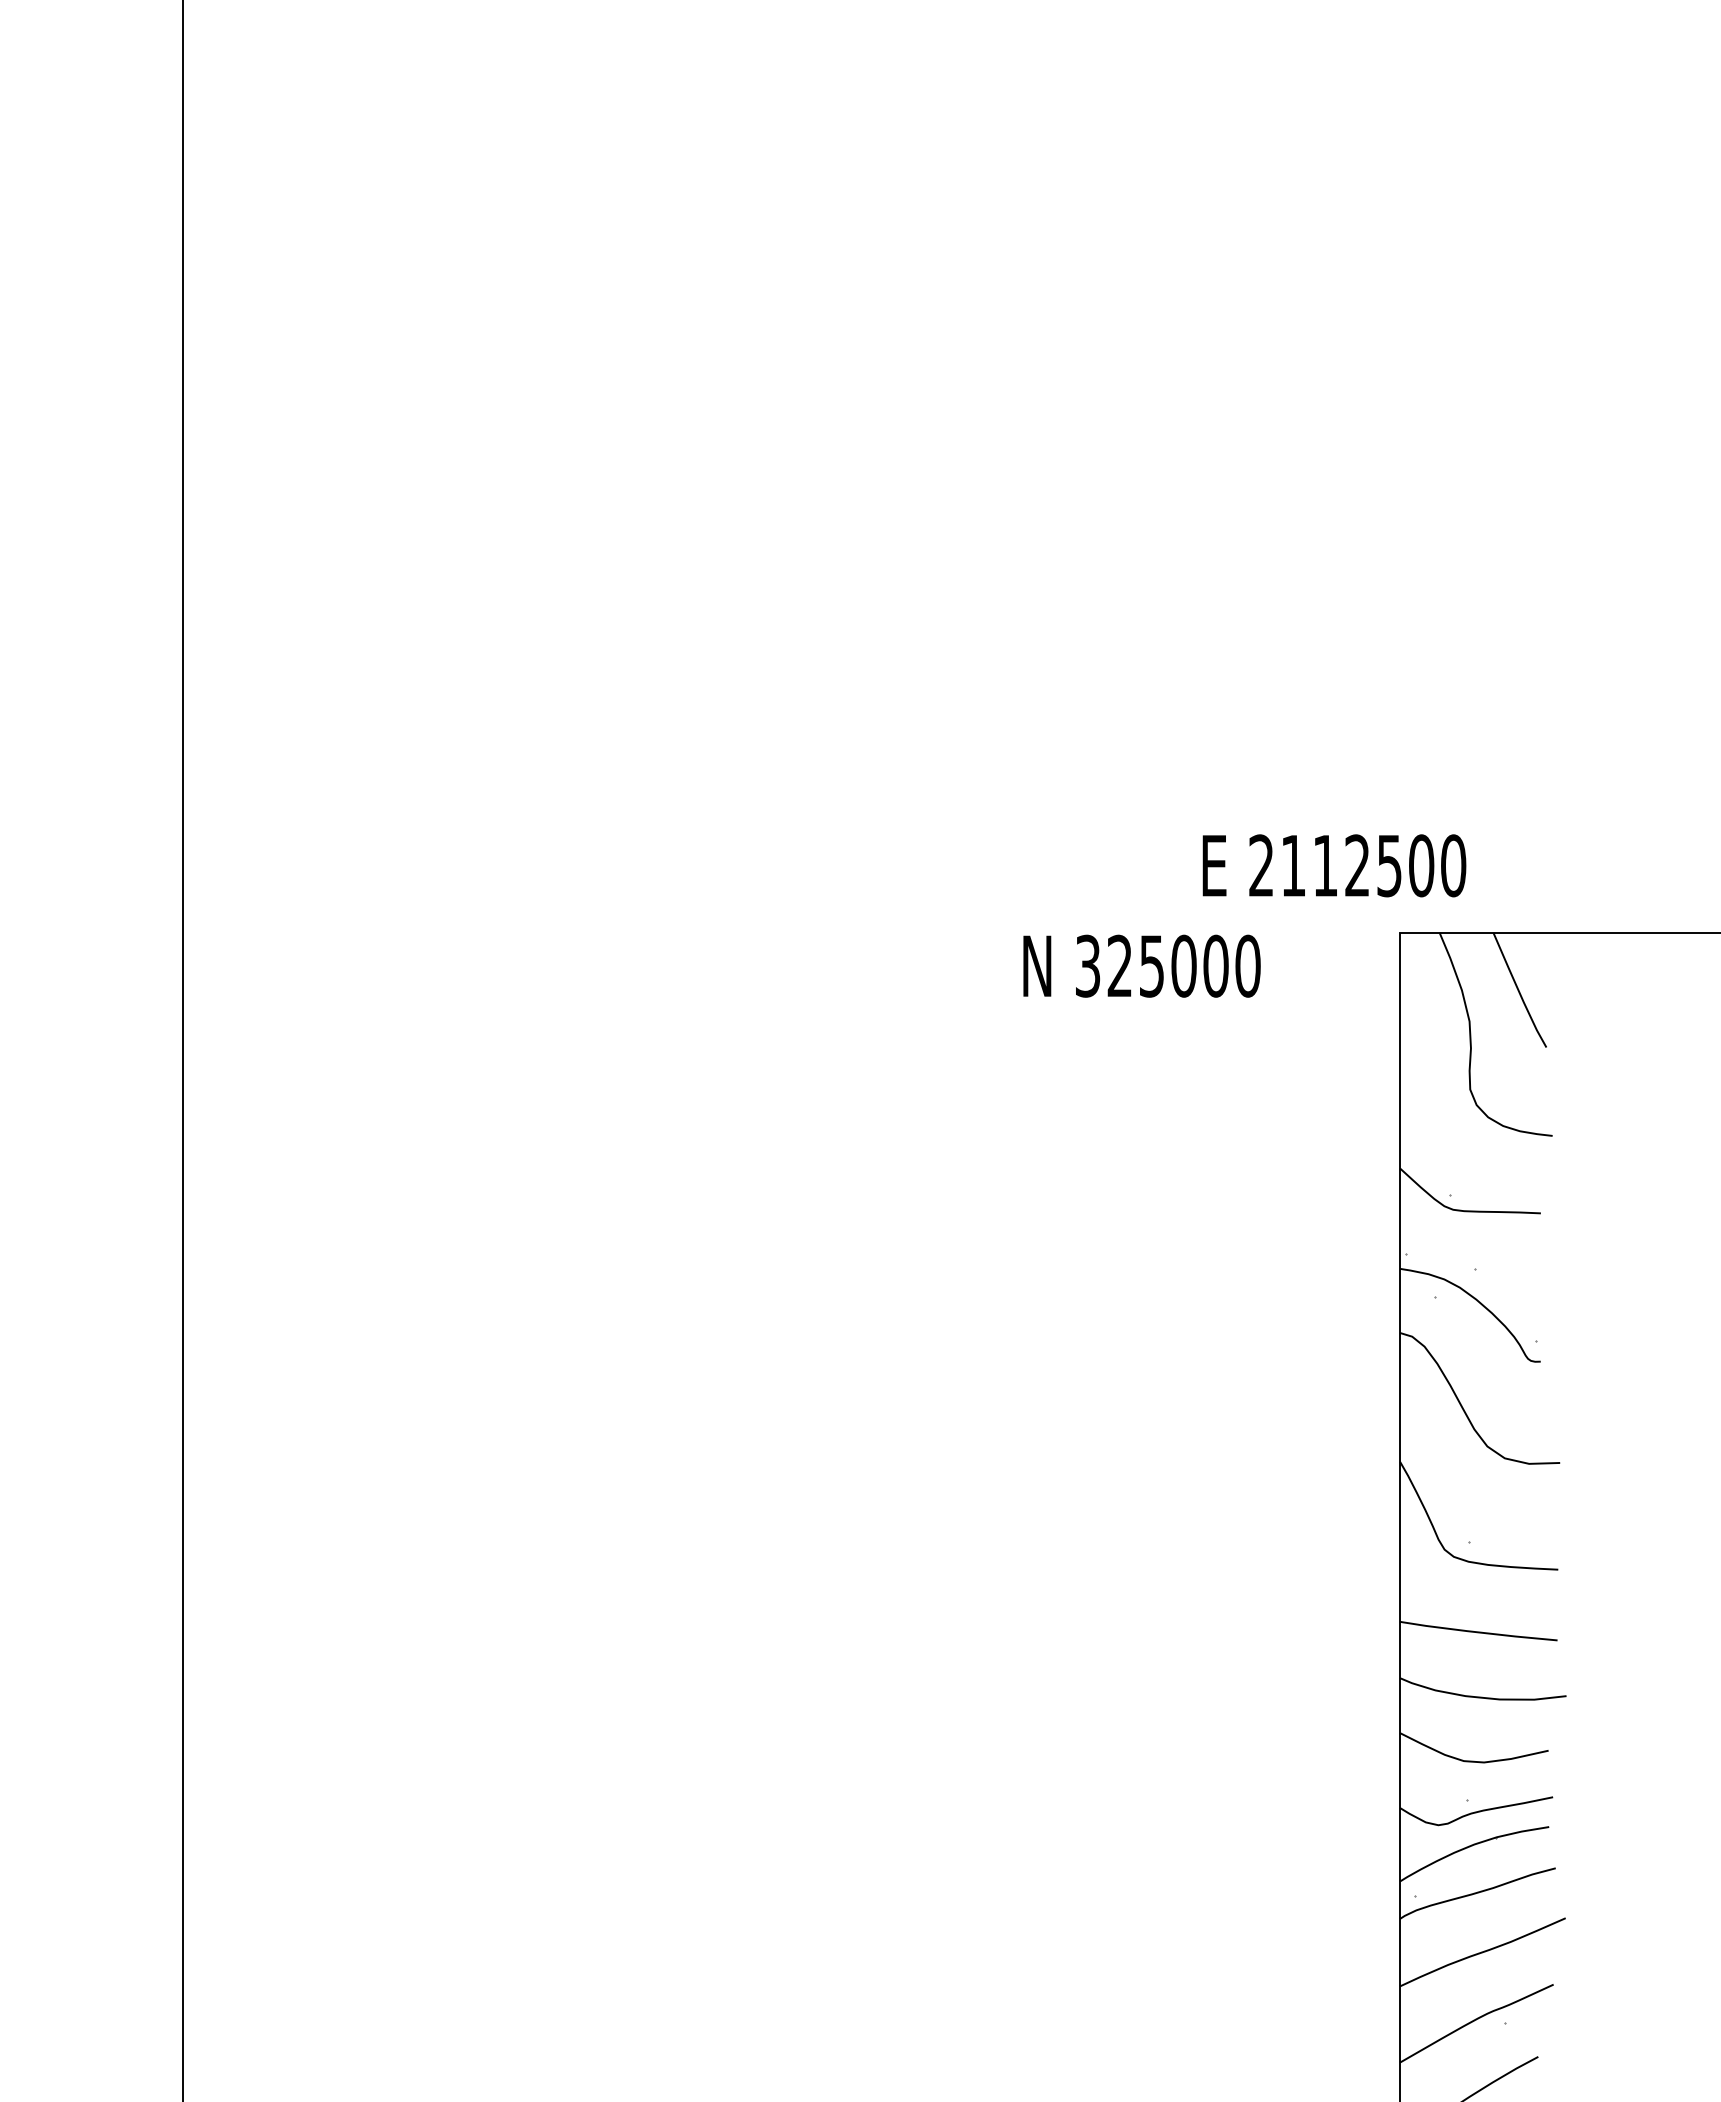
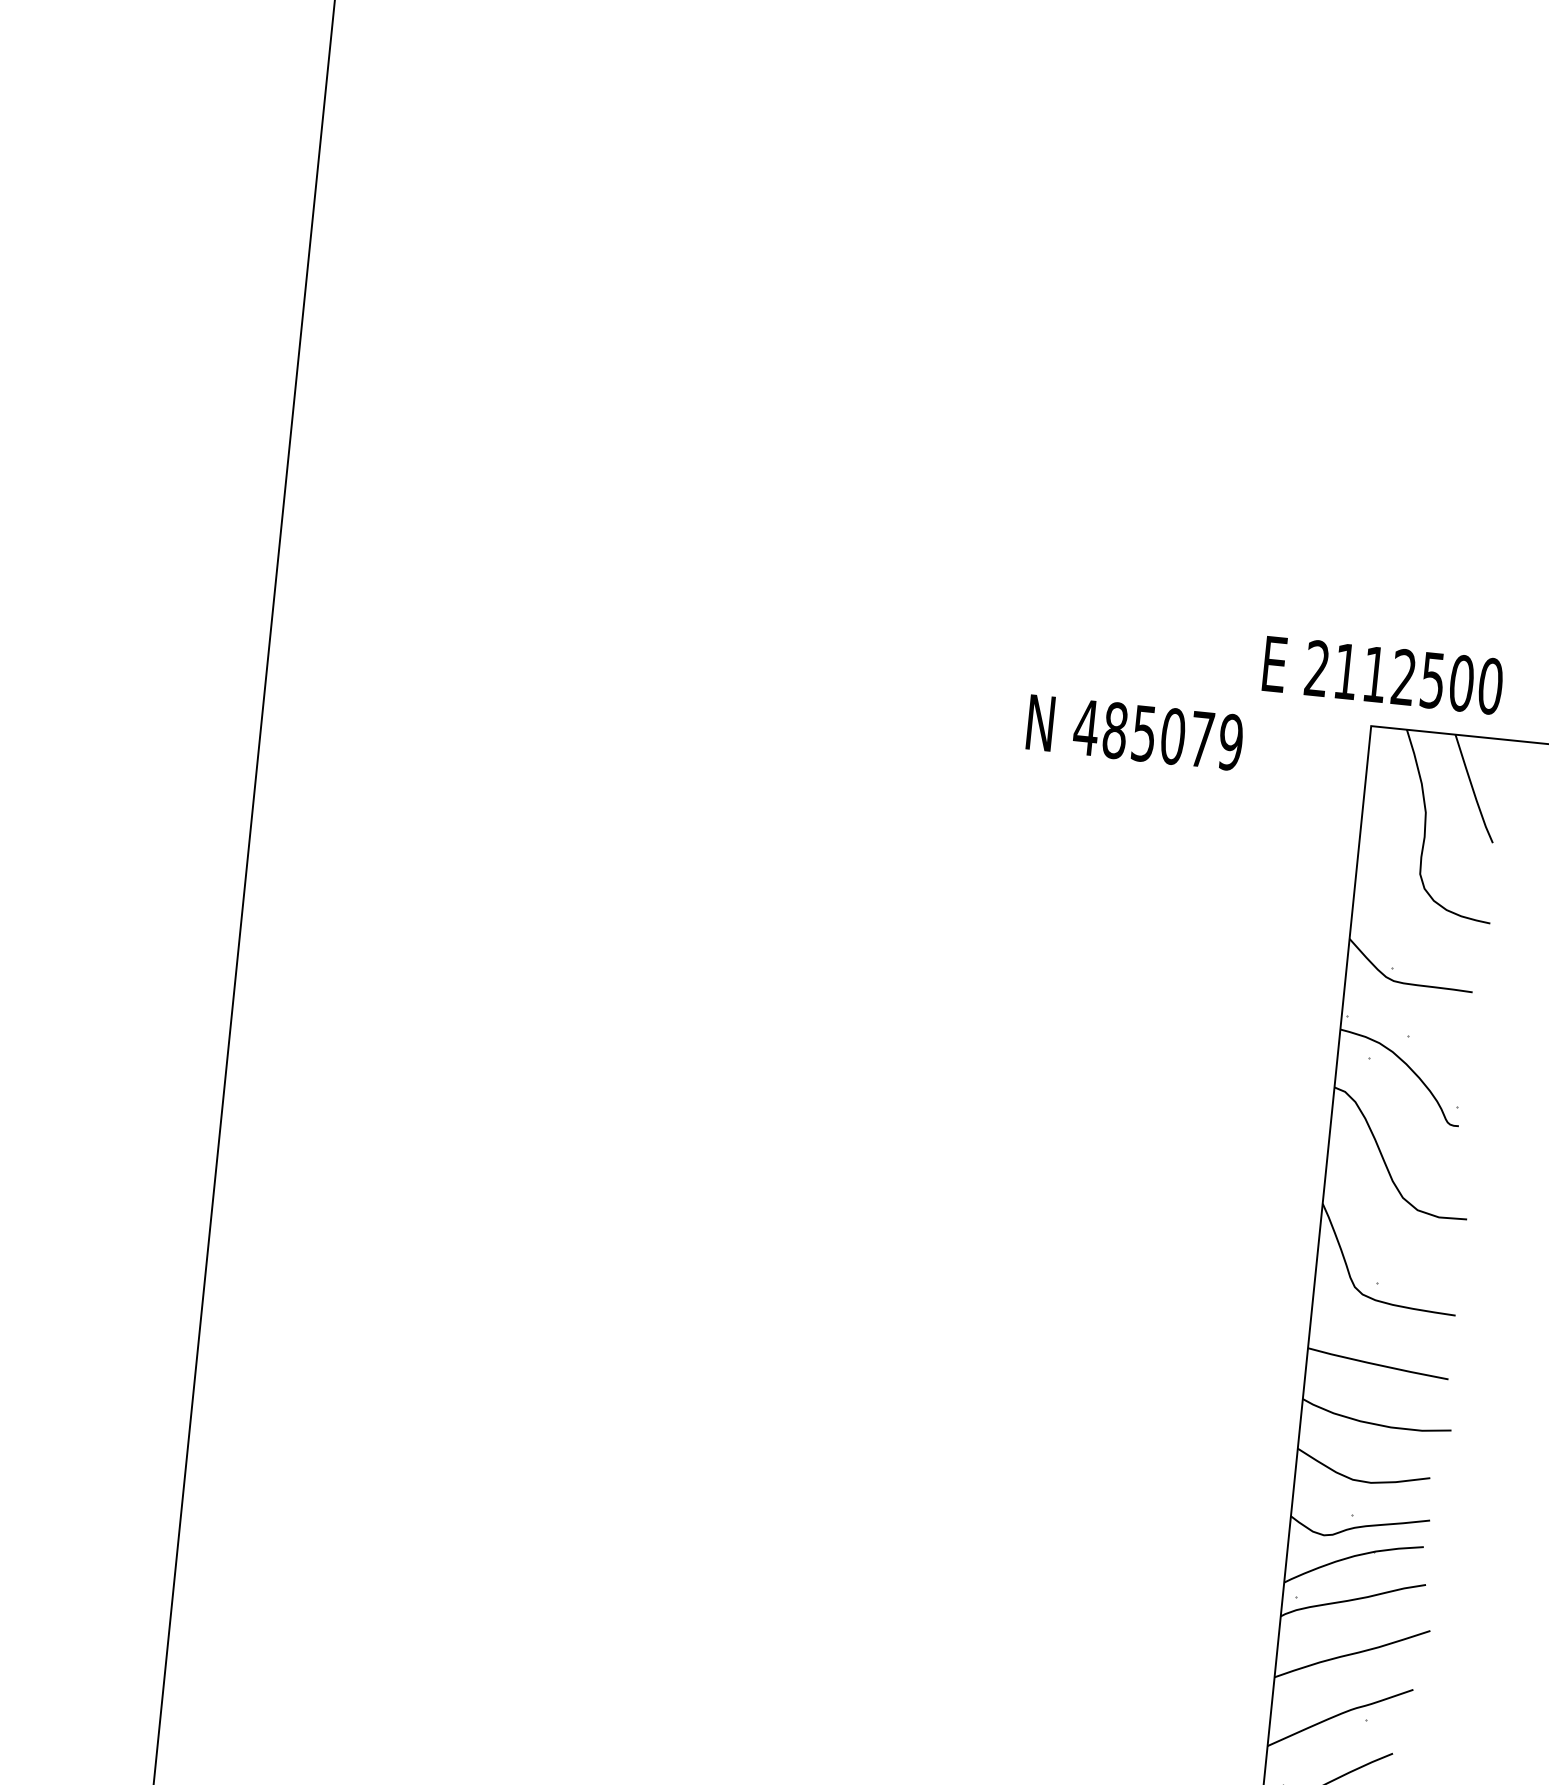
text: (1334, 865) -> (1383, 675), moved
text: (1167, 965) -> (1158, 734), 325000 -> 485079

